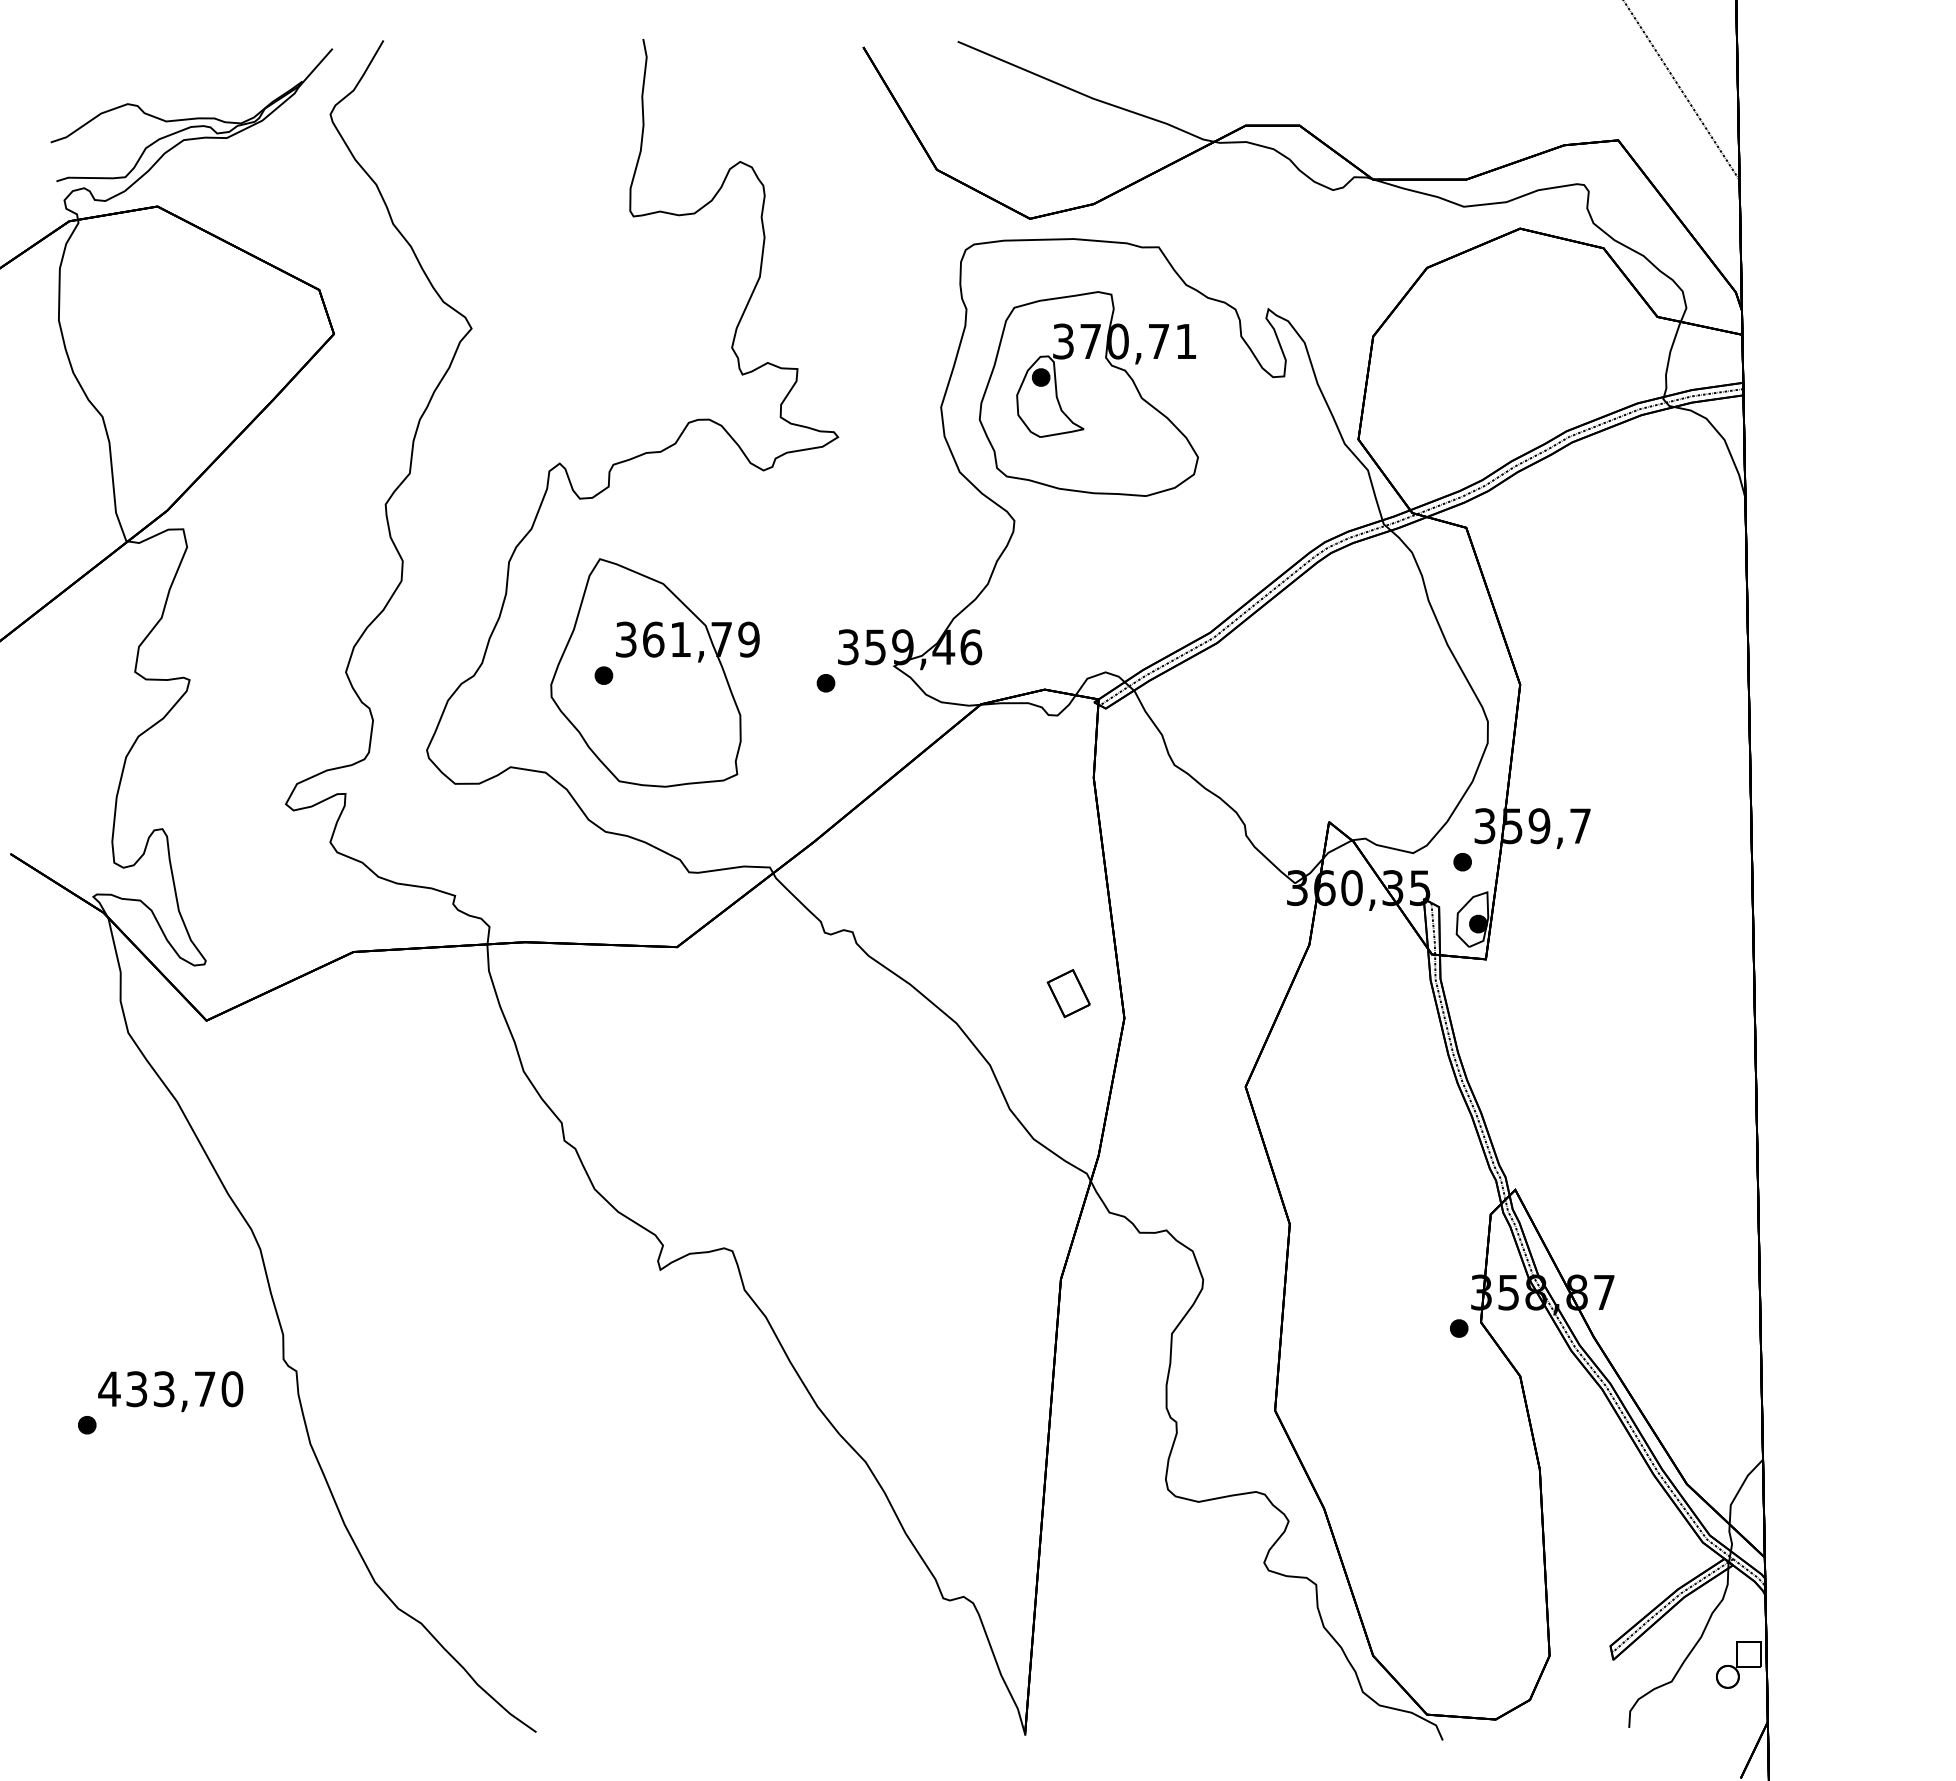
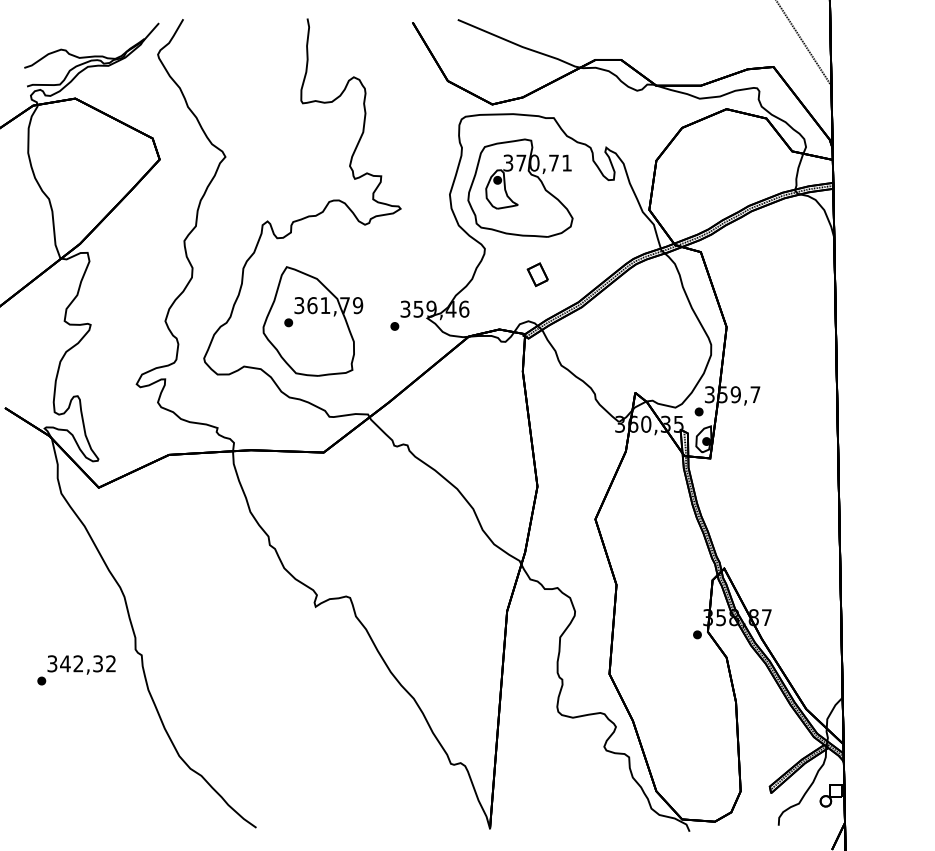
part: (1067, 993) -> (537, 274), moved
text: (170, 1388) -> (81, 663), 433,70 -> 342,32

